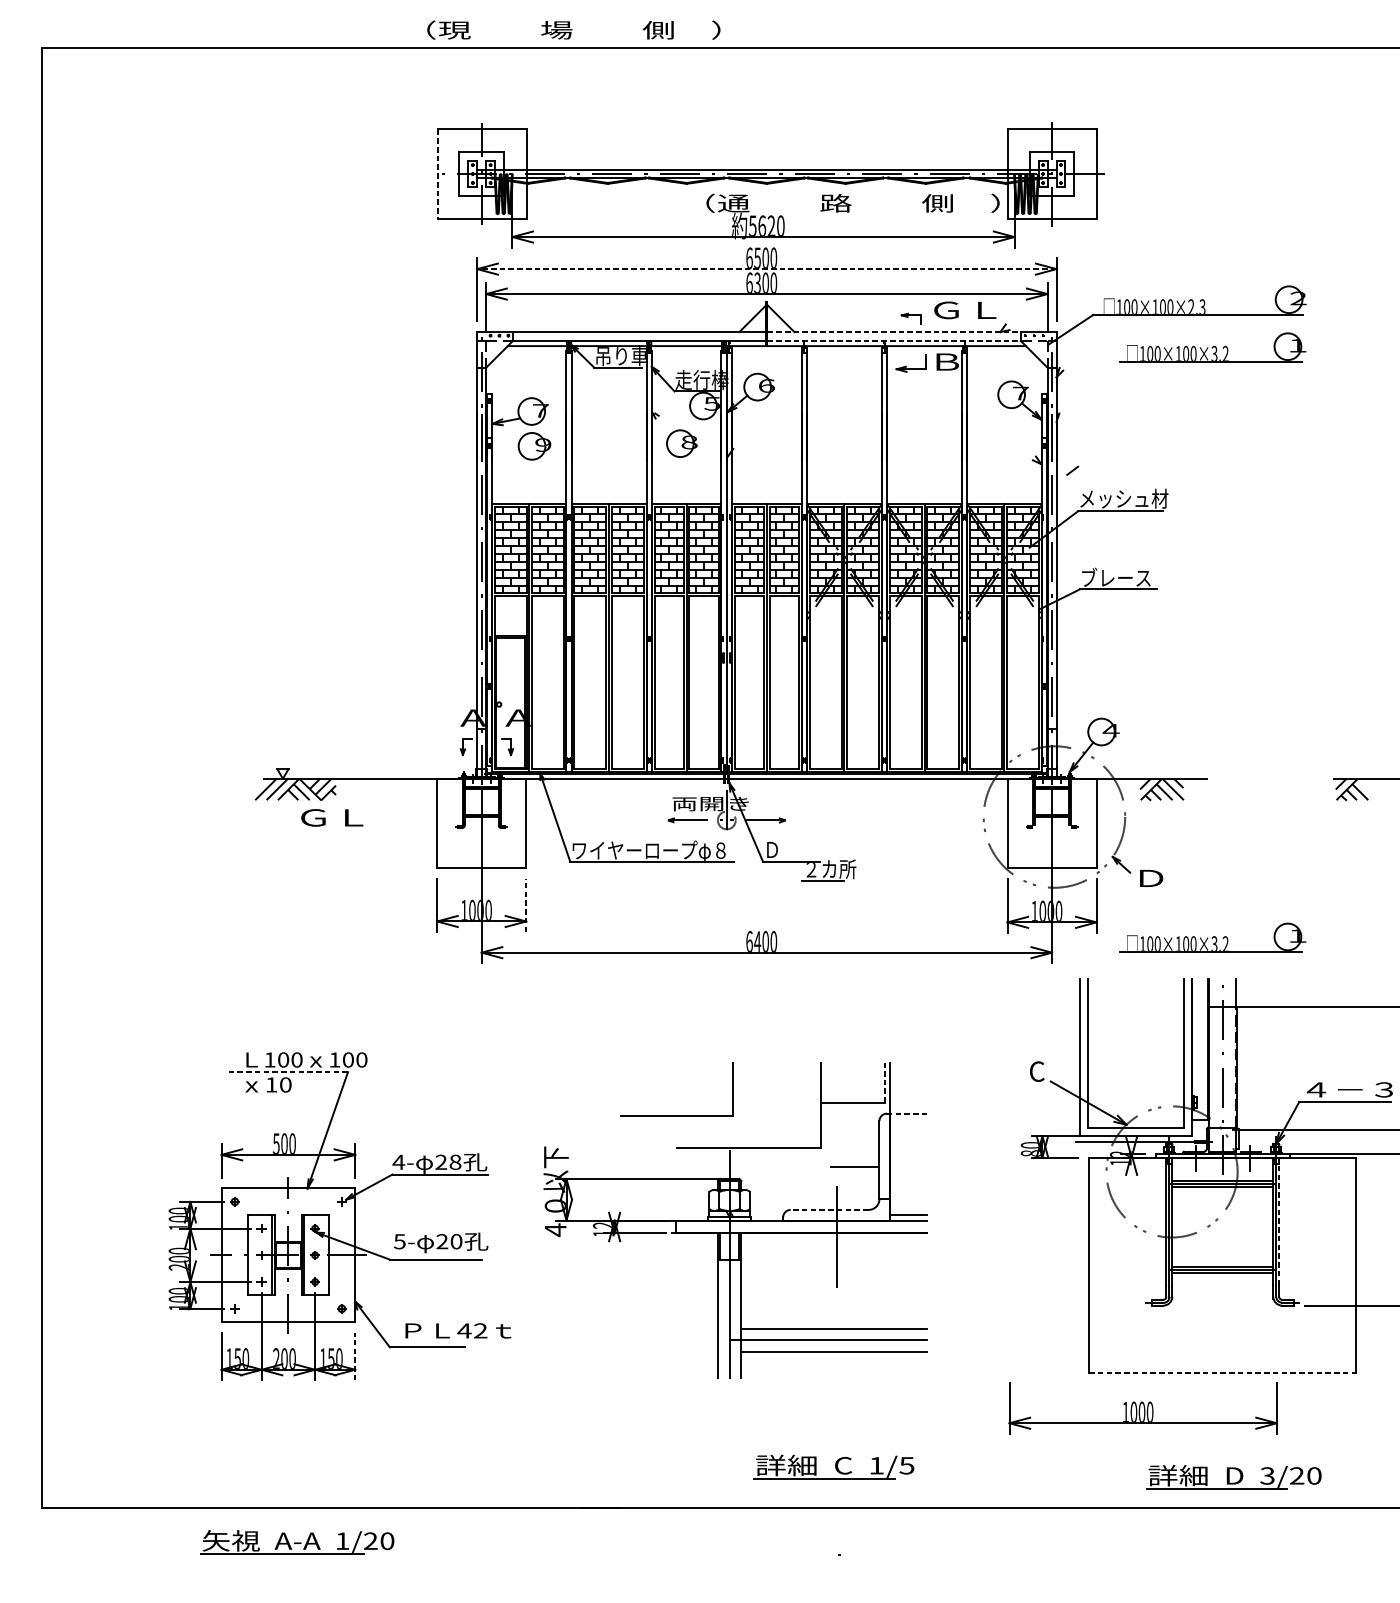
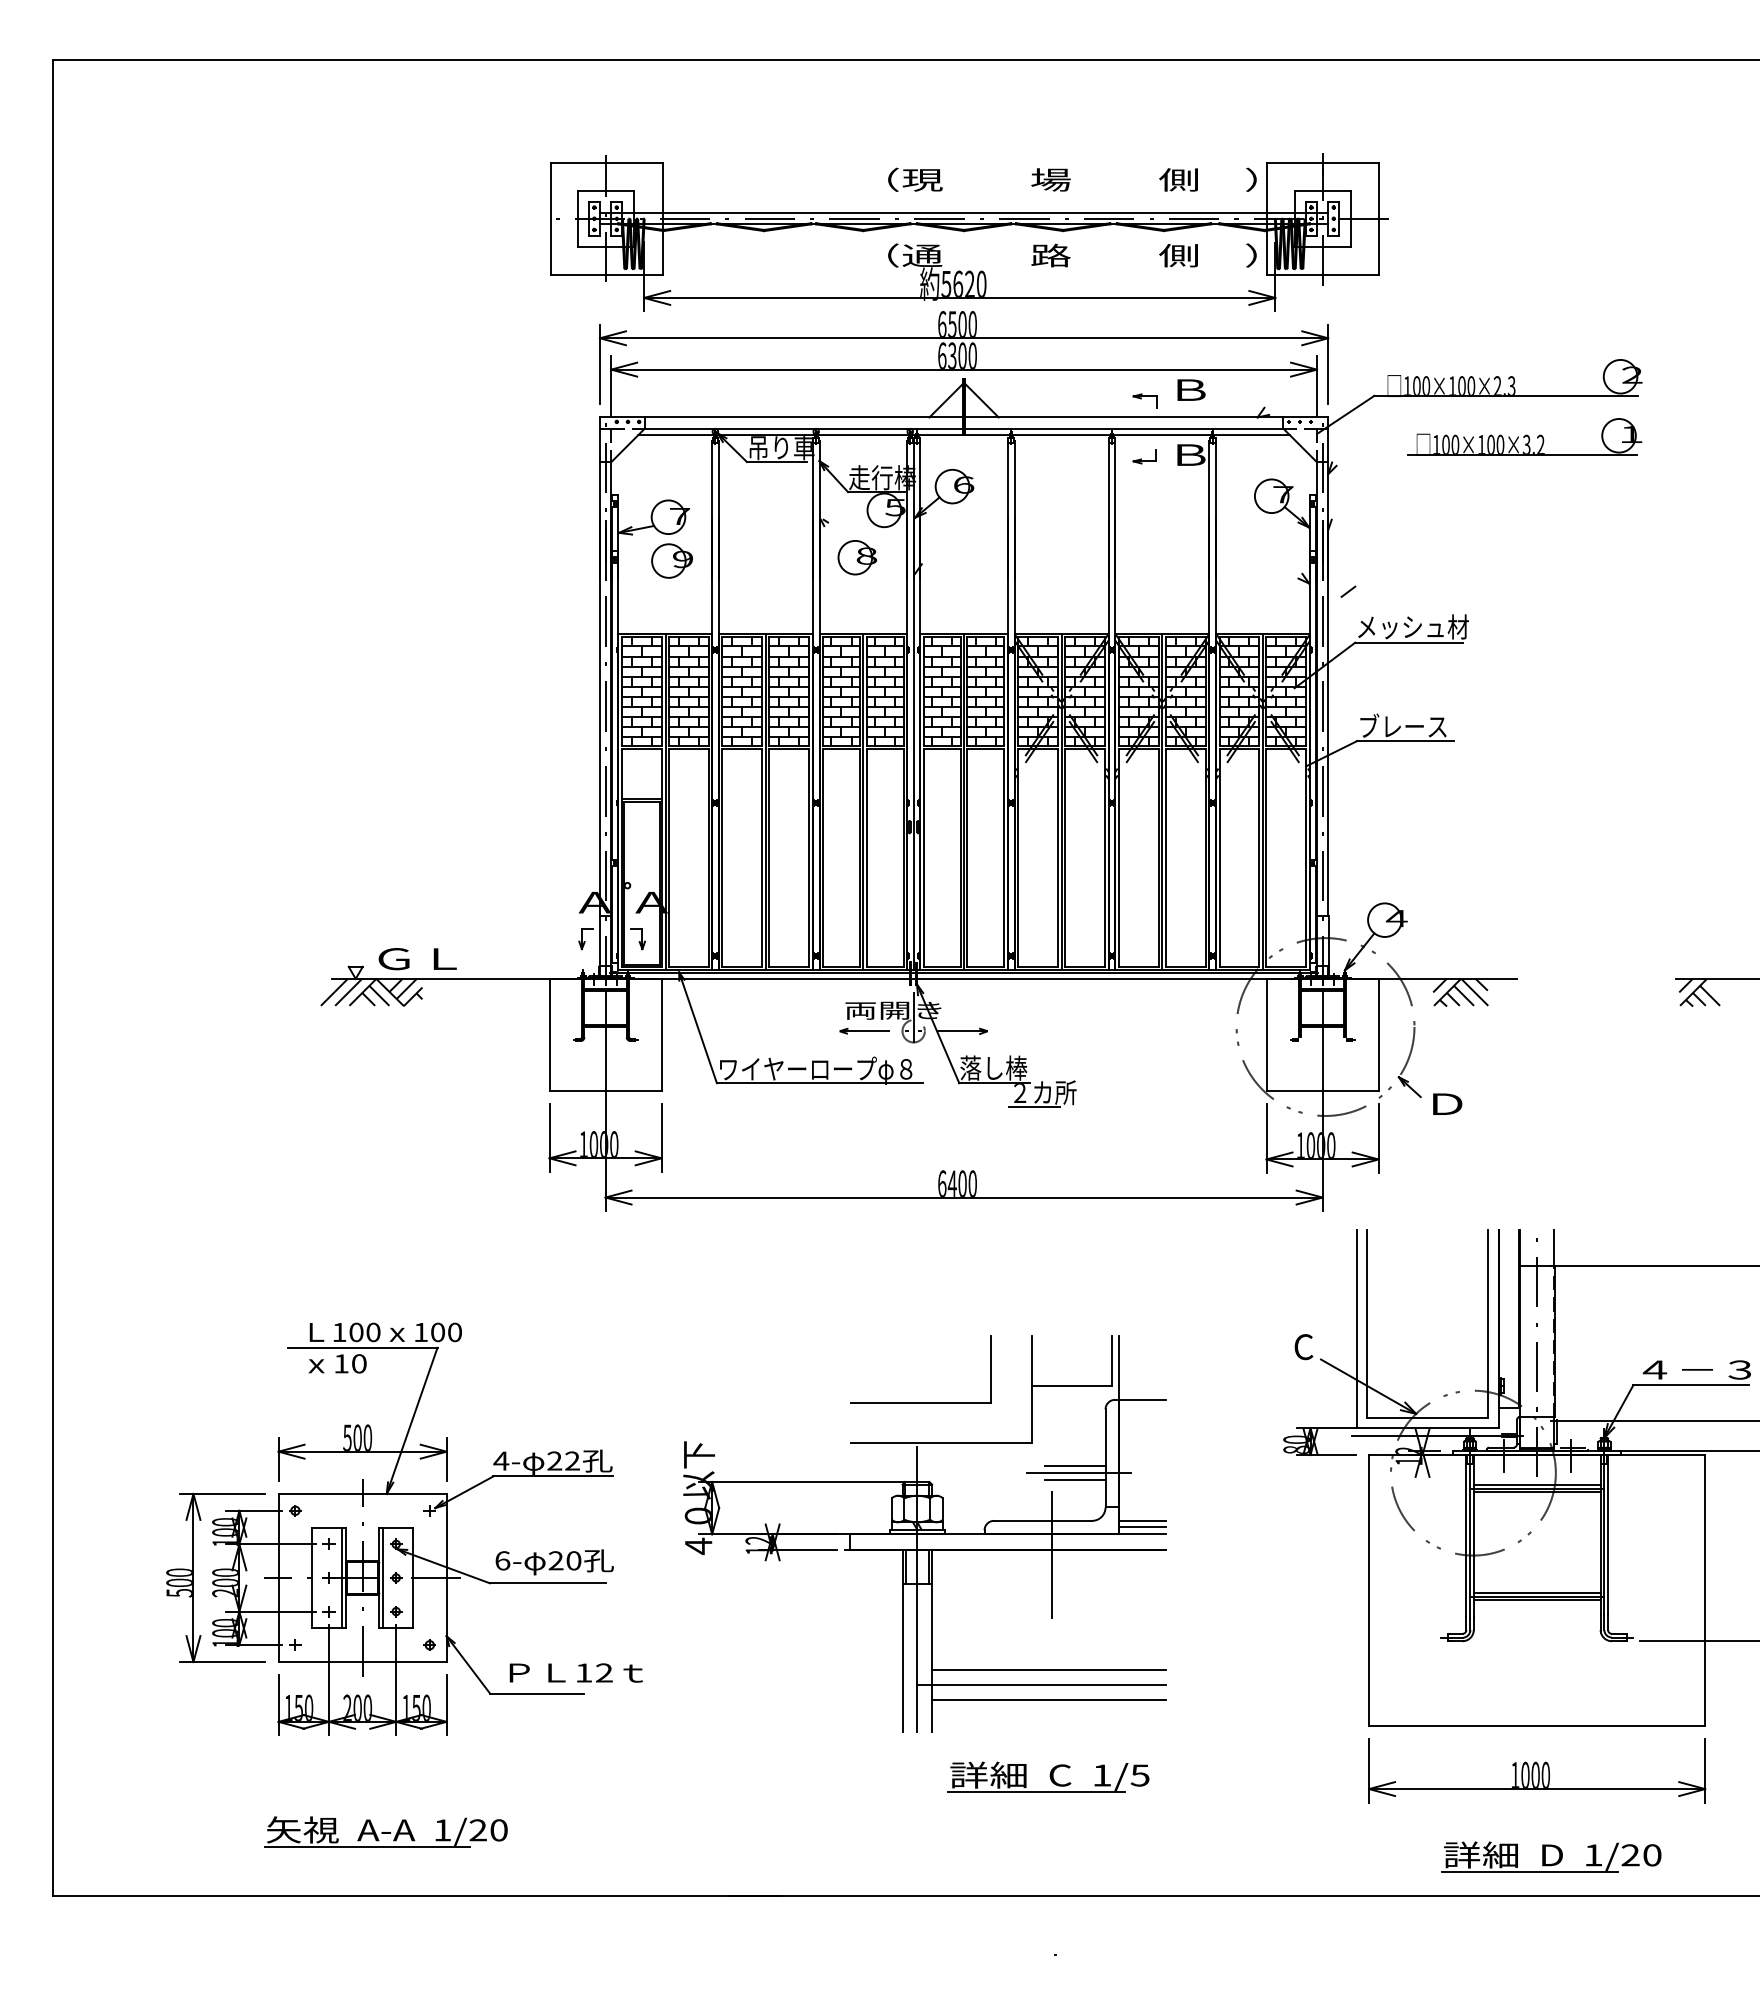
text: (573, 29) -> (1072, 179), moved
line: (437, 174) -> (550, 219), dashed -> solid
line: (766, 269) -> (963, 338), dashed -> solid
text: (965, 310) -> (1213, 390), ＧＬ -> Ｂ
line: (894, 332) -> (1124, 417), dashed -> solid
line: (894, 340) -> (1124, 428), dashed -> solid
part: (910, 363) -> (1144, 456), size x0.62
text: (332, 818) -> (417, 959), moved
text: (790, 849) -> (993, 1067), Ｄ -> 落し棒
line: (526, 905) -> (661, 1138), dashed -> solid
part: (1212, 937) -> (1524, 1178), removed
line: (288, 1071) -> (362, 1347), dashed -> solid
line: (884, 1082) -> (1112, 1360), dashed -> solid
line: (908, 1113) -> (1141, 1399), dashed -> solid
part: (676, 1115) -> (920, 1402), moved
text: (455, 1161) -> (572, 1460), 28 -> 22
line: (858, 1172) -> (1079, 1473), added
line: (855, 1176) -> (1075, 1479), added
line: (829, 1209) -> (1042, 1520), dashed -> solid
line: (908, 1209) -> (1142, 1520), added
line: (1279, 1220) -> (1608, 1534), dashed -> solid
text: (399, 1241) -> (502, 1560), 5- -> 6-
part: (153, 1254) -> (193, 1577), added
text: (464, 1330) -> (583, 1672), 42 -> 12
line: (355, 1356) -> (446, 1705), dashed -> solid
line: (1223, 1372) -> (1537, 1725), dashed -> solid
part: (1143, 1408) -> (1537, 1770), moved
part: (834, 1466) -> (1048, 1776), moved
text: (1267, 1476) -> (1593, 1855), 3/20 -> 1/20
part: (297, 1542) -> (385, 1831), moved

